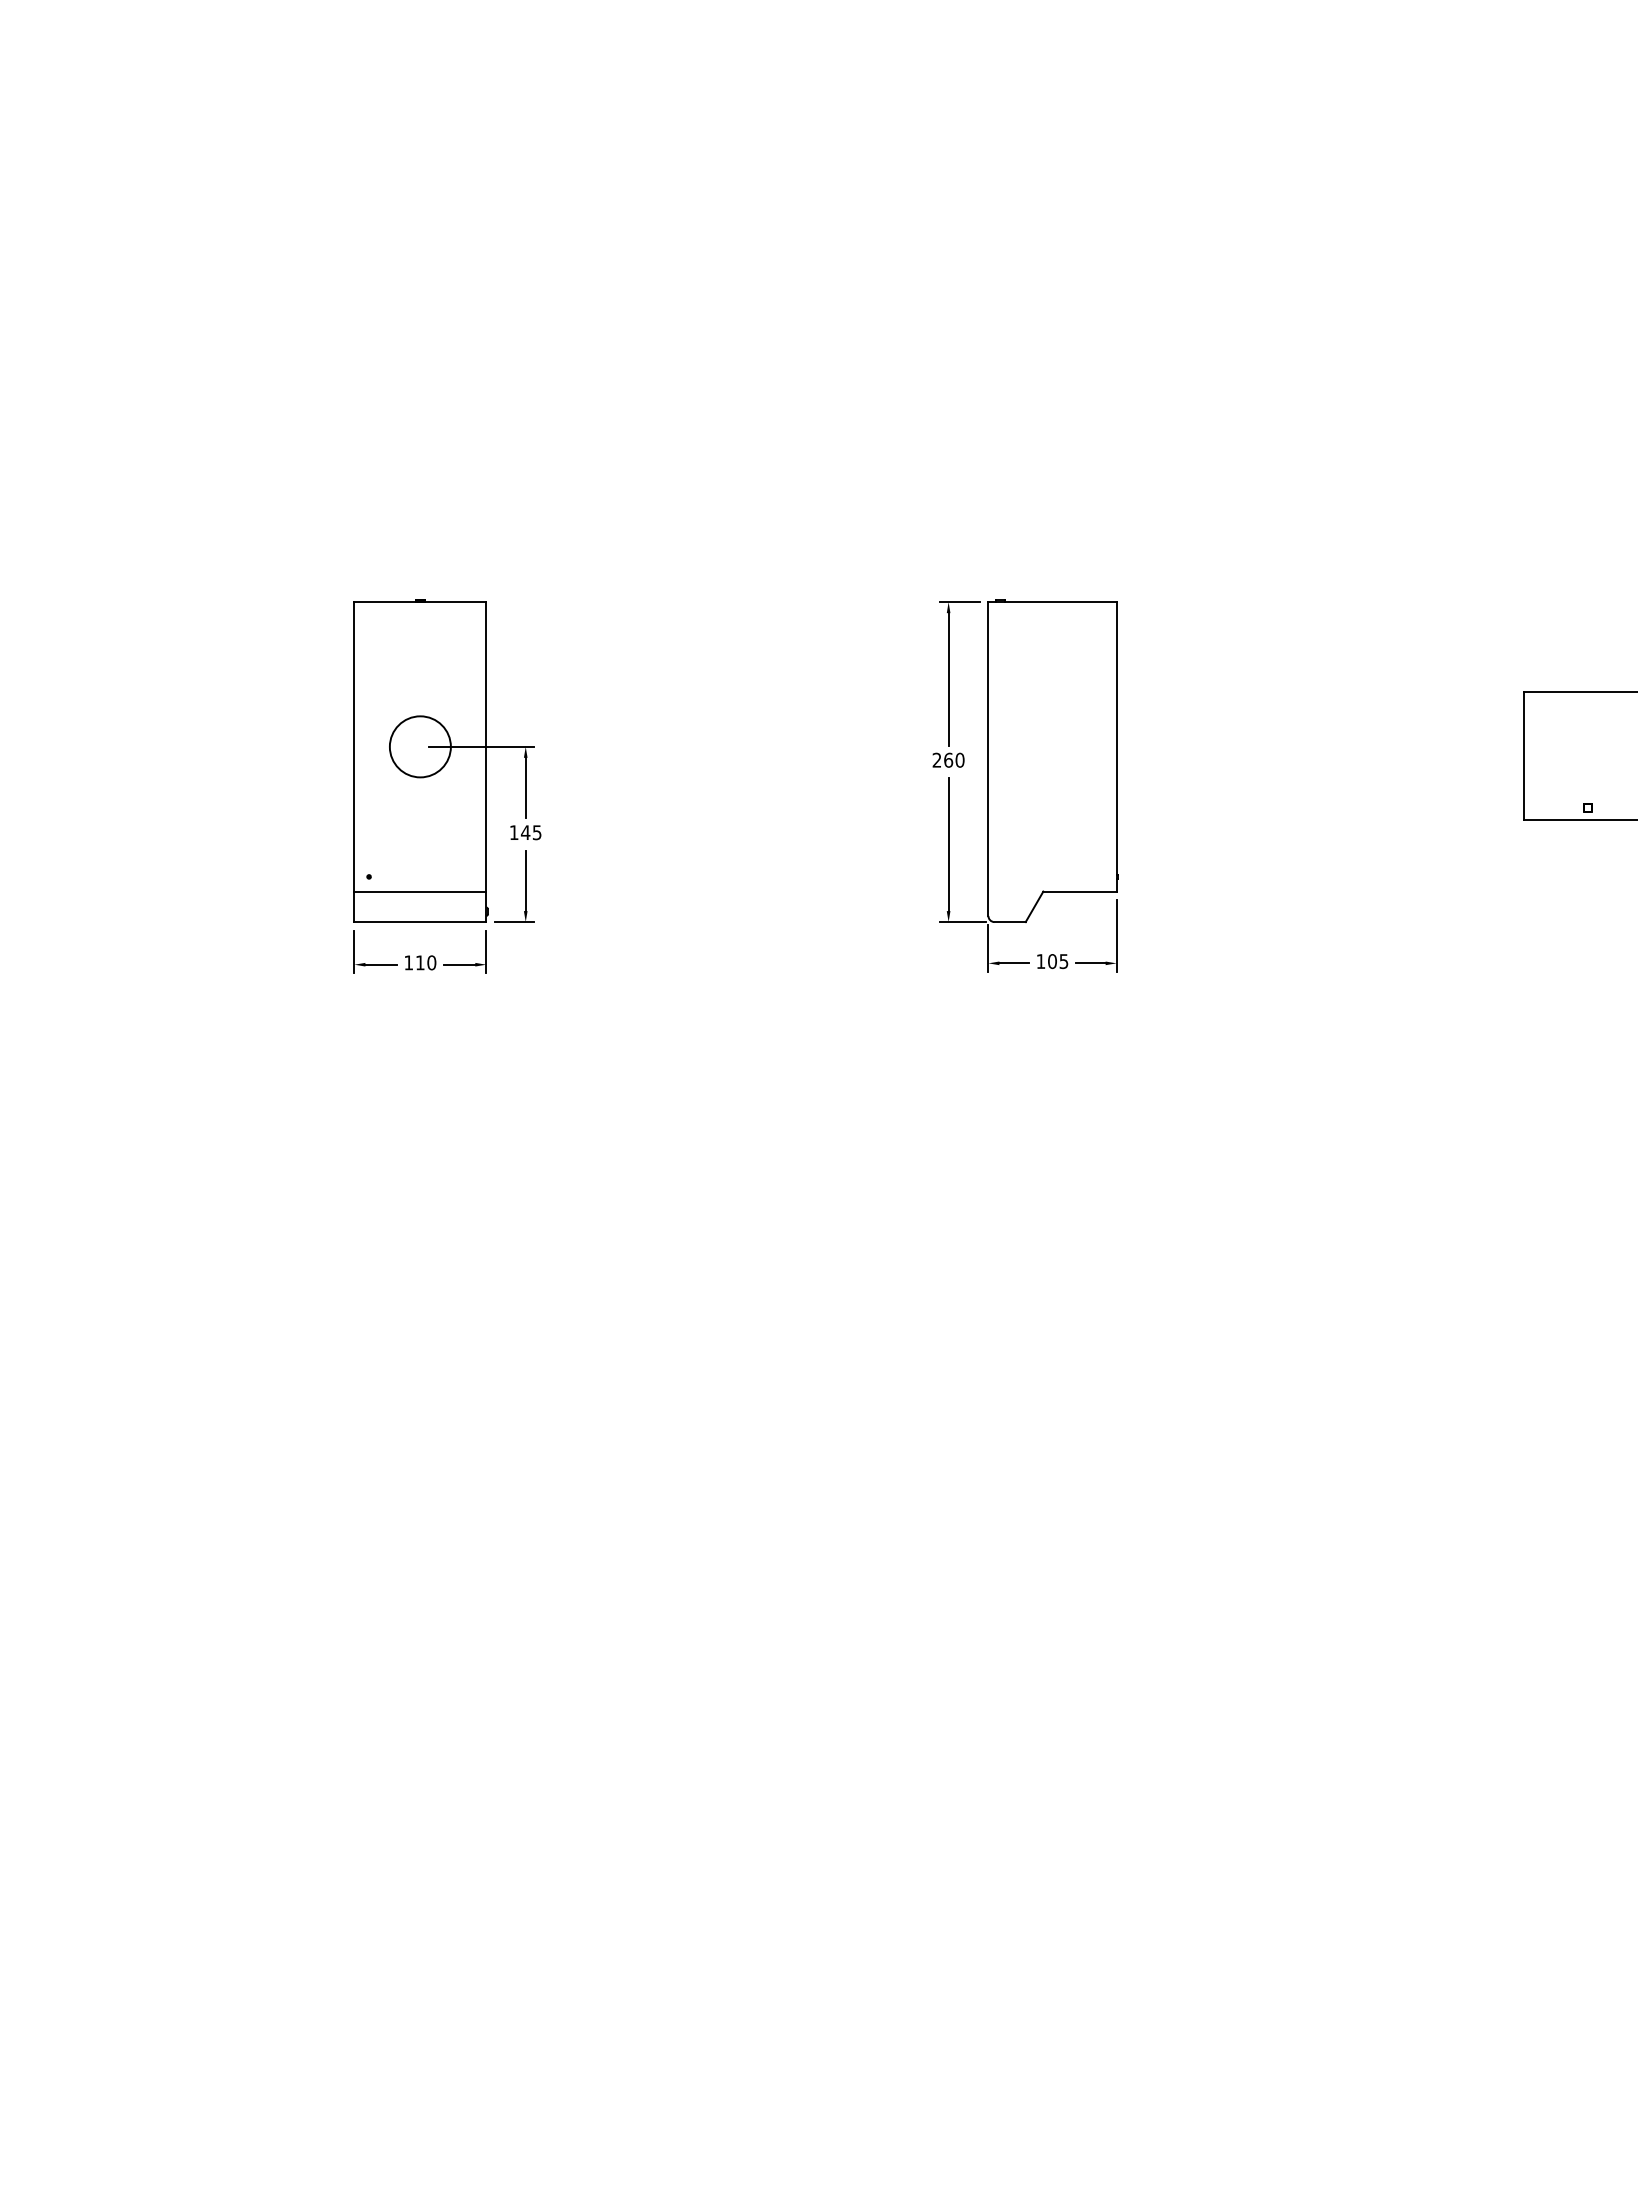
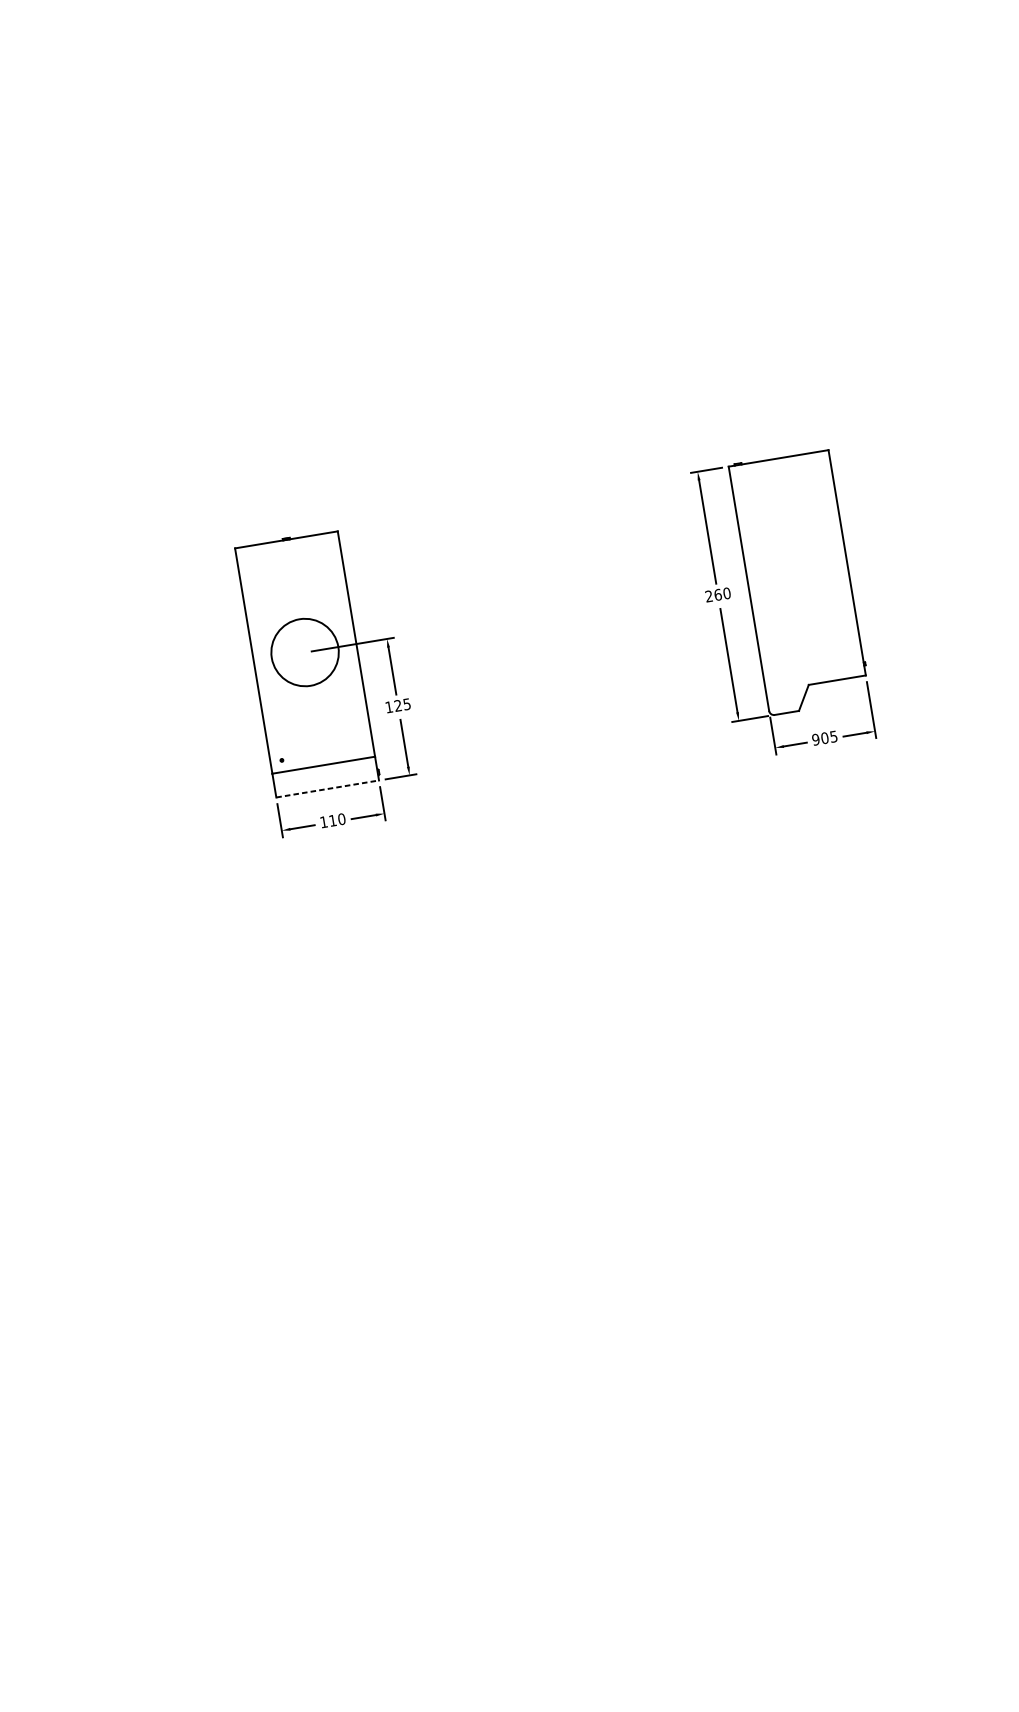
circle: (419, 746) -> (304, 652), size x1.4
text: (525, 832) -> (397, 705), 145 -> 125
line: (420, 922) -> (327, 789), solid -> dashed
text: (1040, 961) -> (815, 739), 105 -> 905

